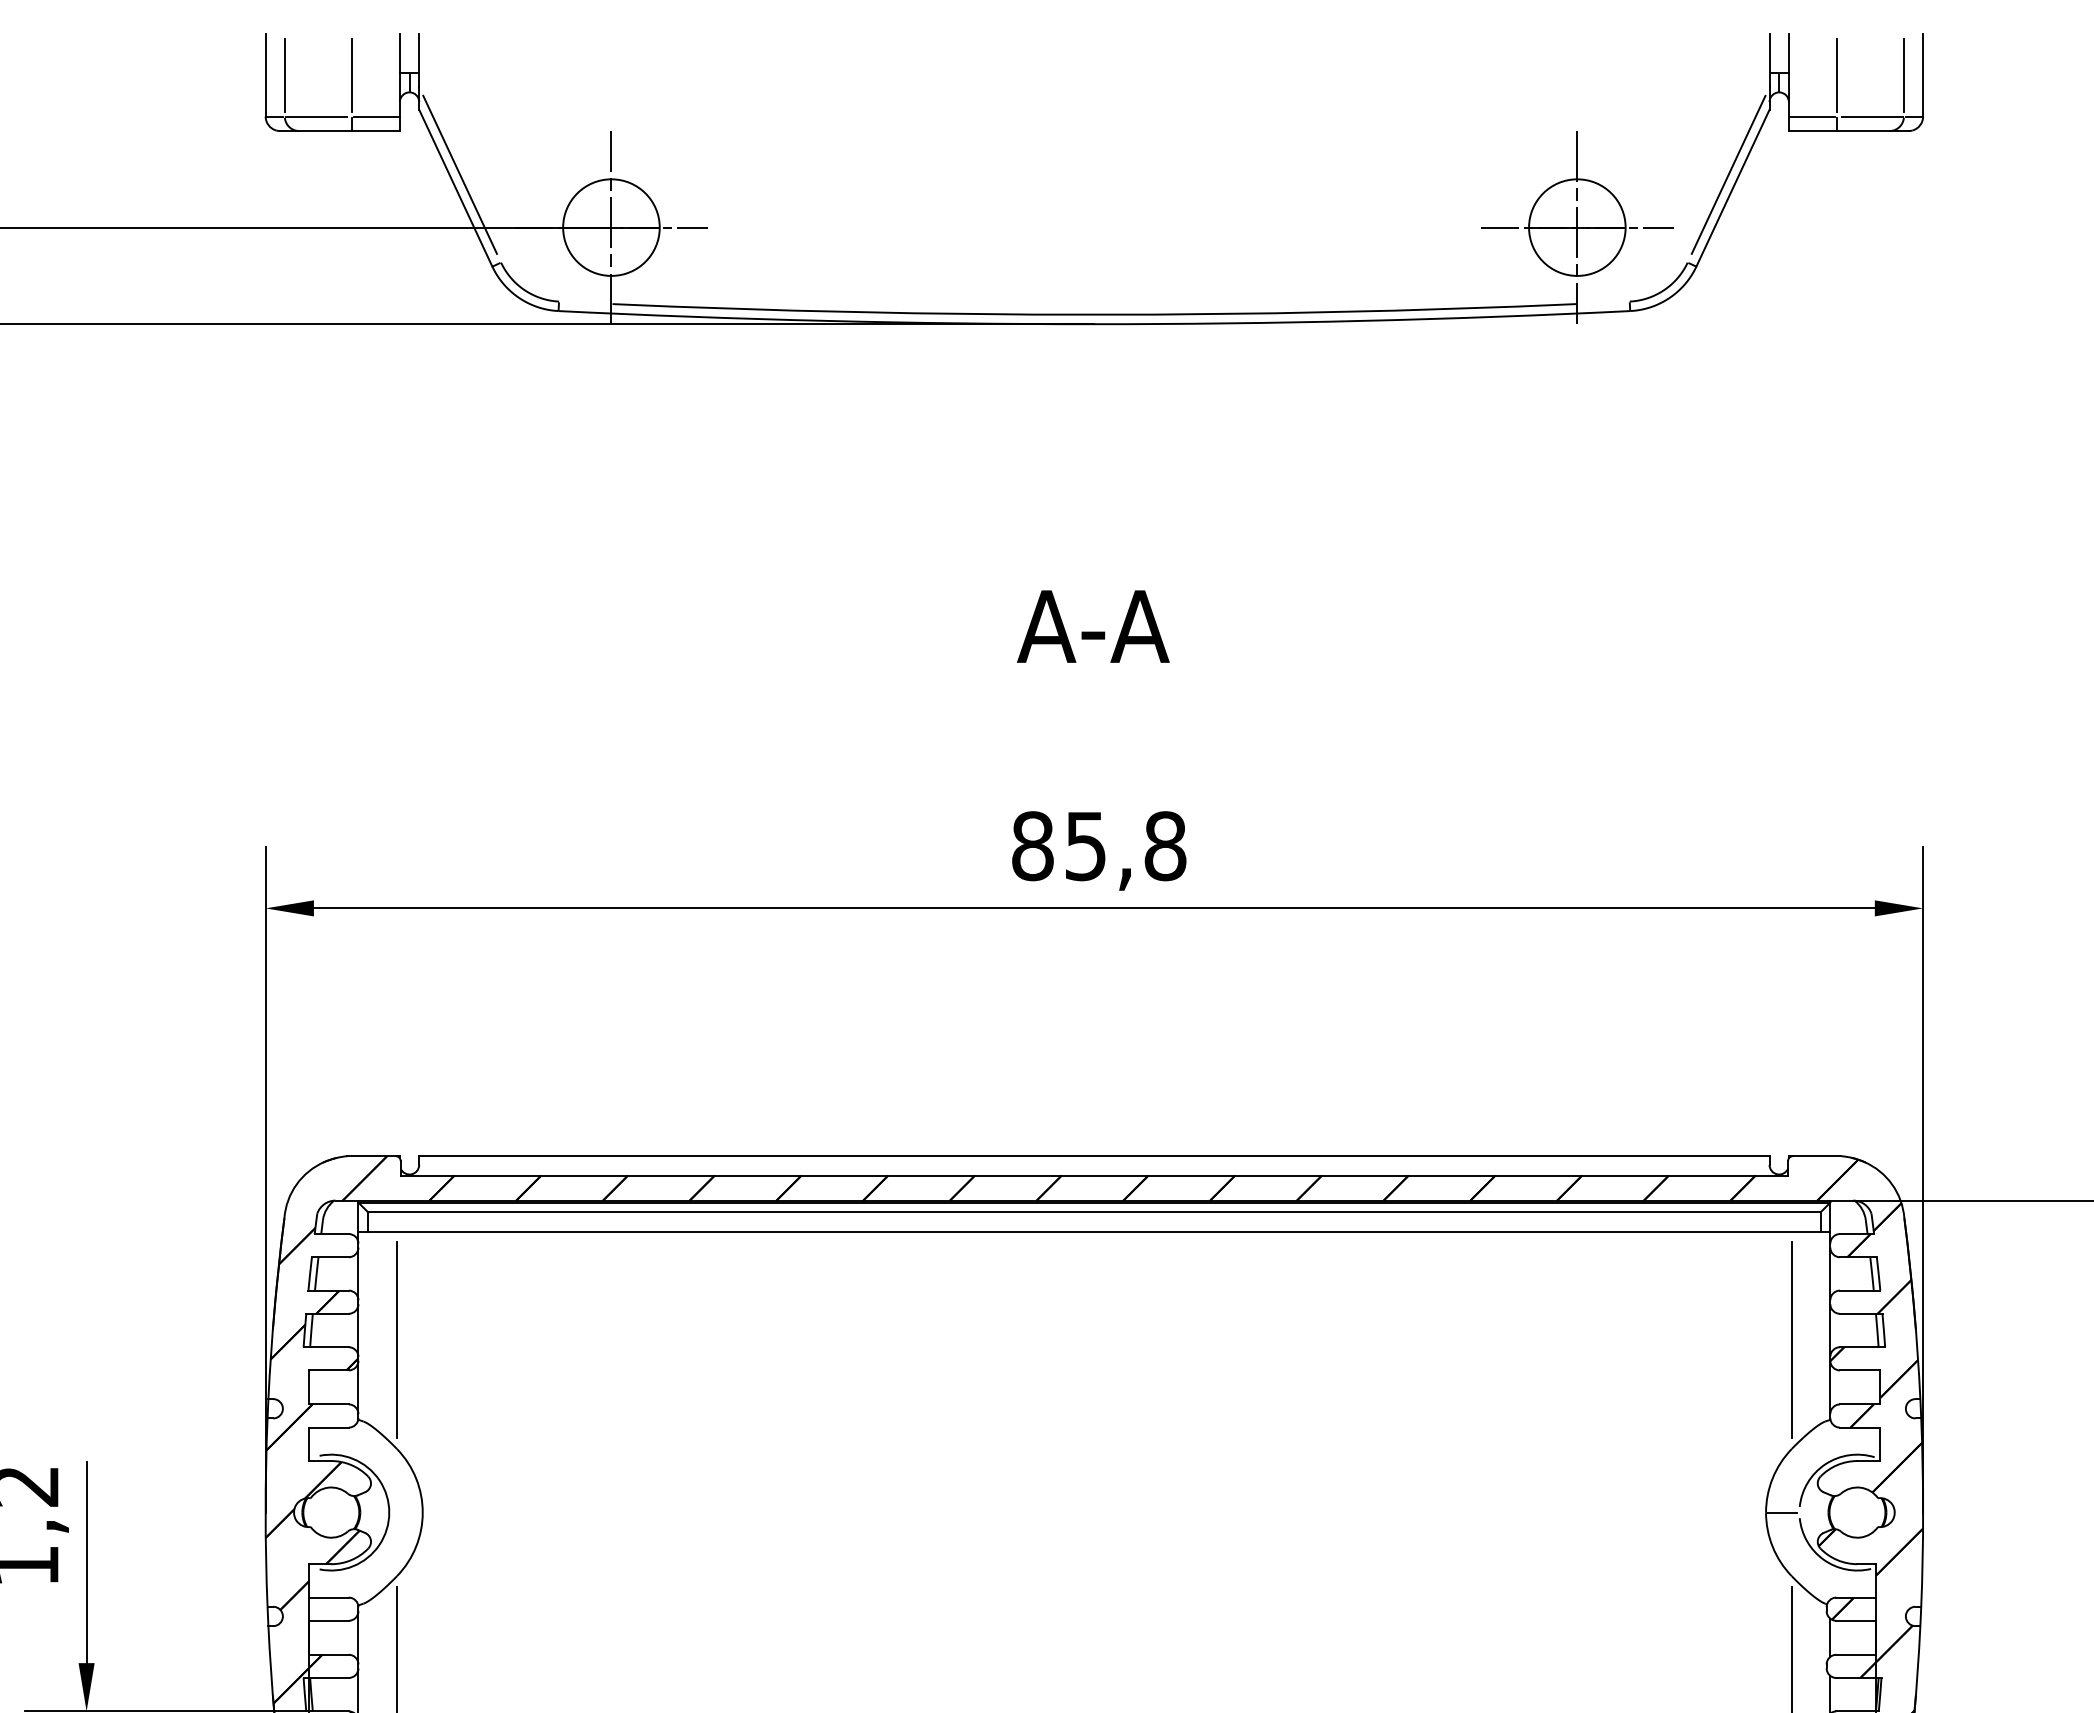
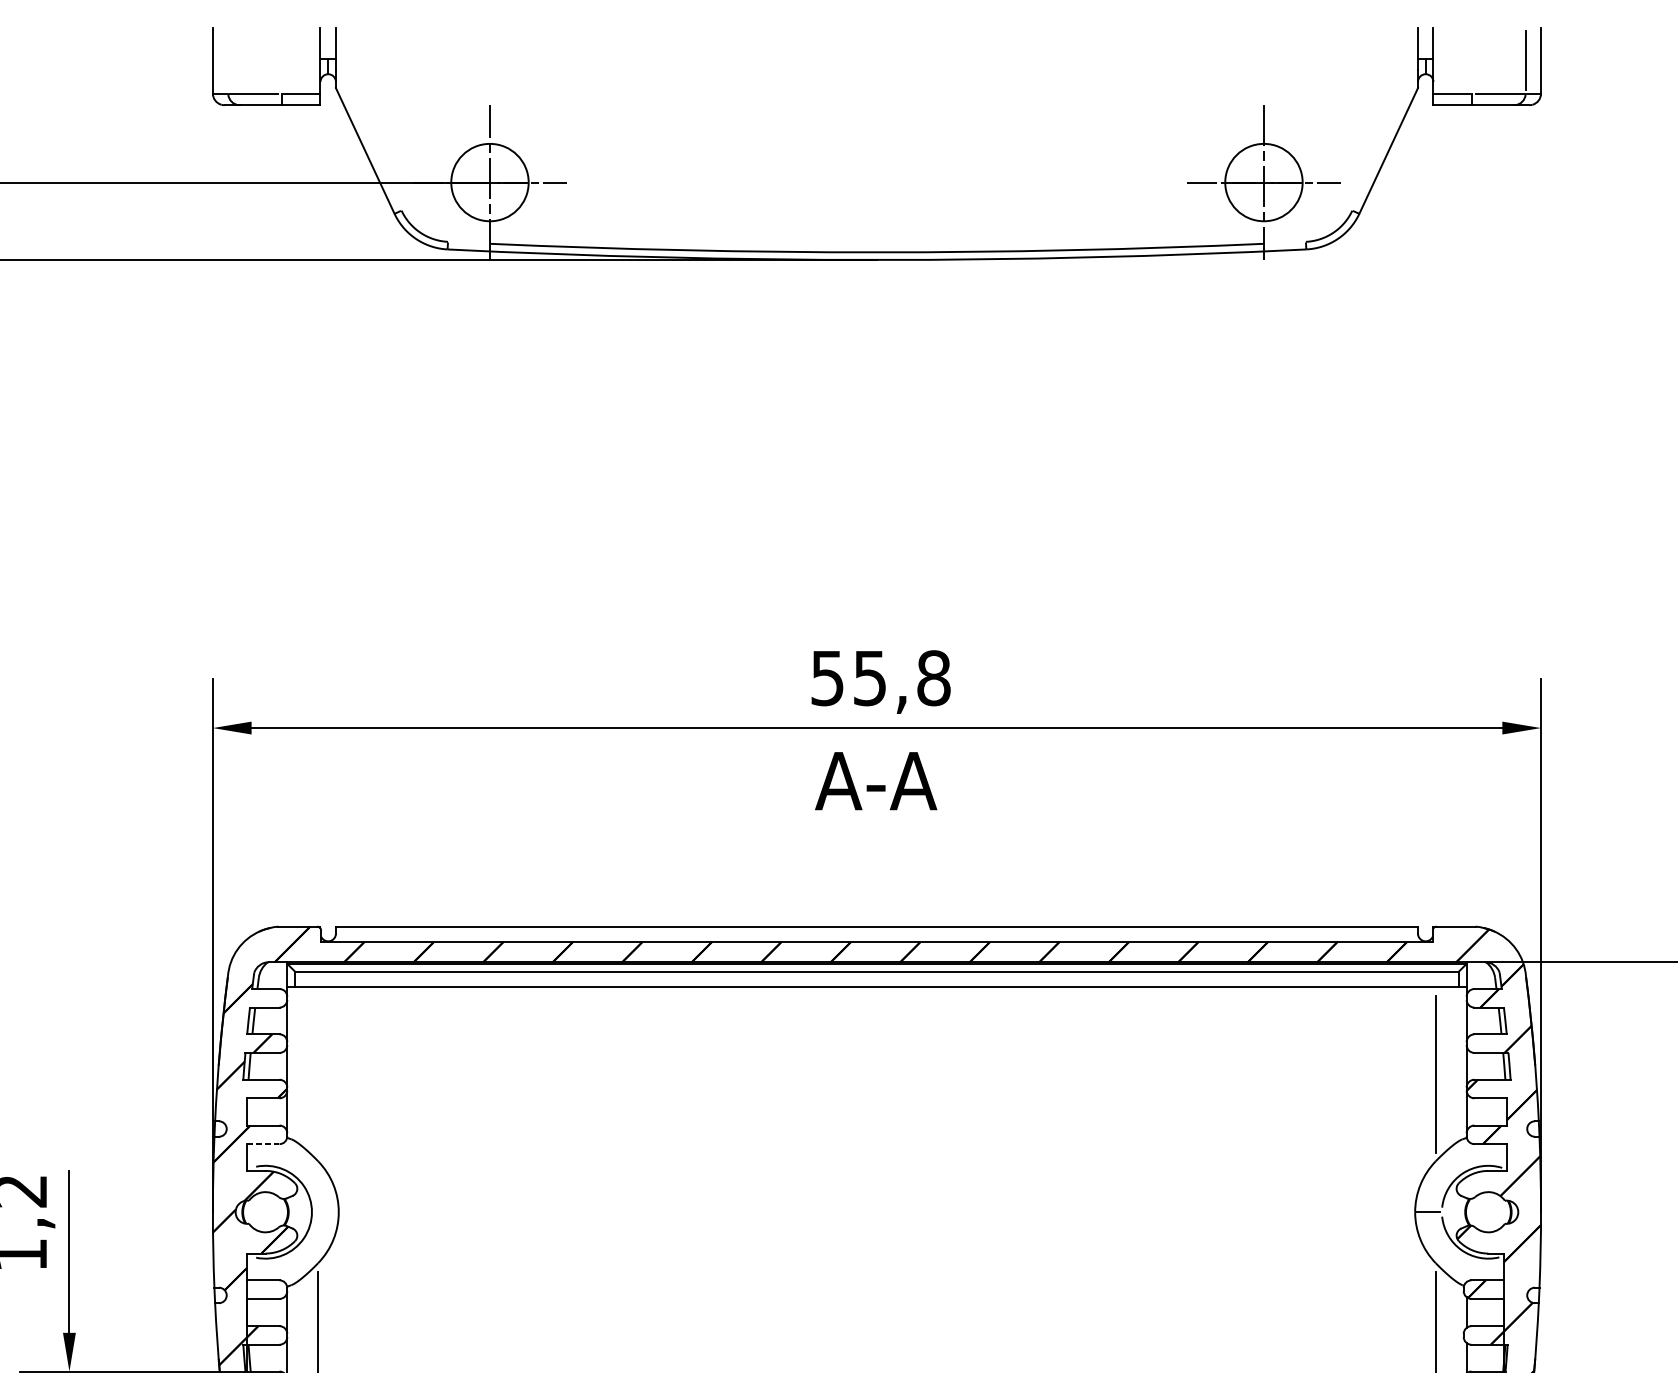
line: (284, 75) -> (228, 60), removed
line: (351, 75) -> (281, 60), removed
line: (1836, 75) -> (1471, 60), removed
line: (460, 174) -> (369, 140), removed
line: (1728, 174) -> (1385, 140), removed
text: (1093, 626) -> (876, 781), moved
text: (1032, 846) -> (827, 678), 85,8 -> 55,8
line: (397, 1340) -> (318, 1074), removed
line: (329, 1427) -> (264, 1144), solid -> dashed

